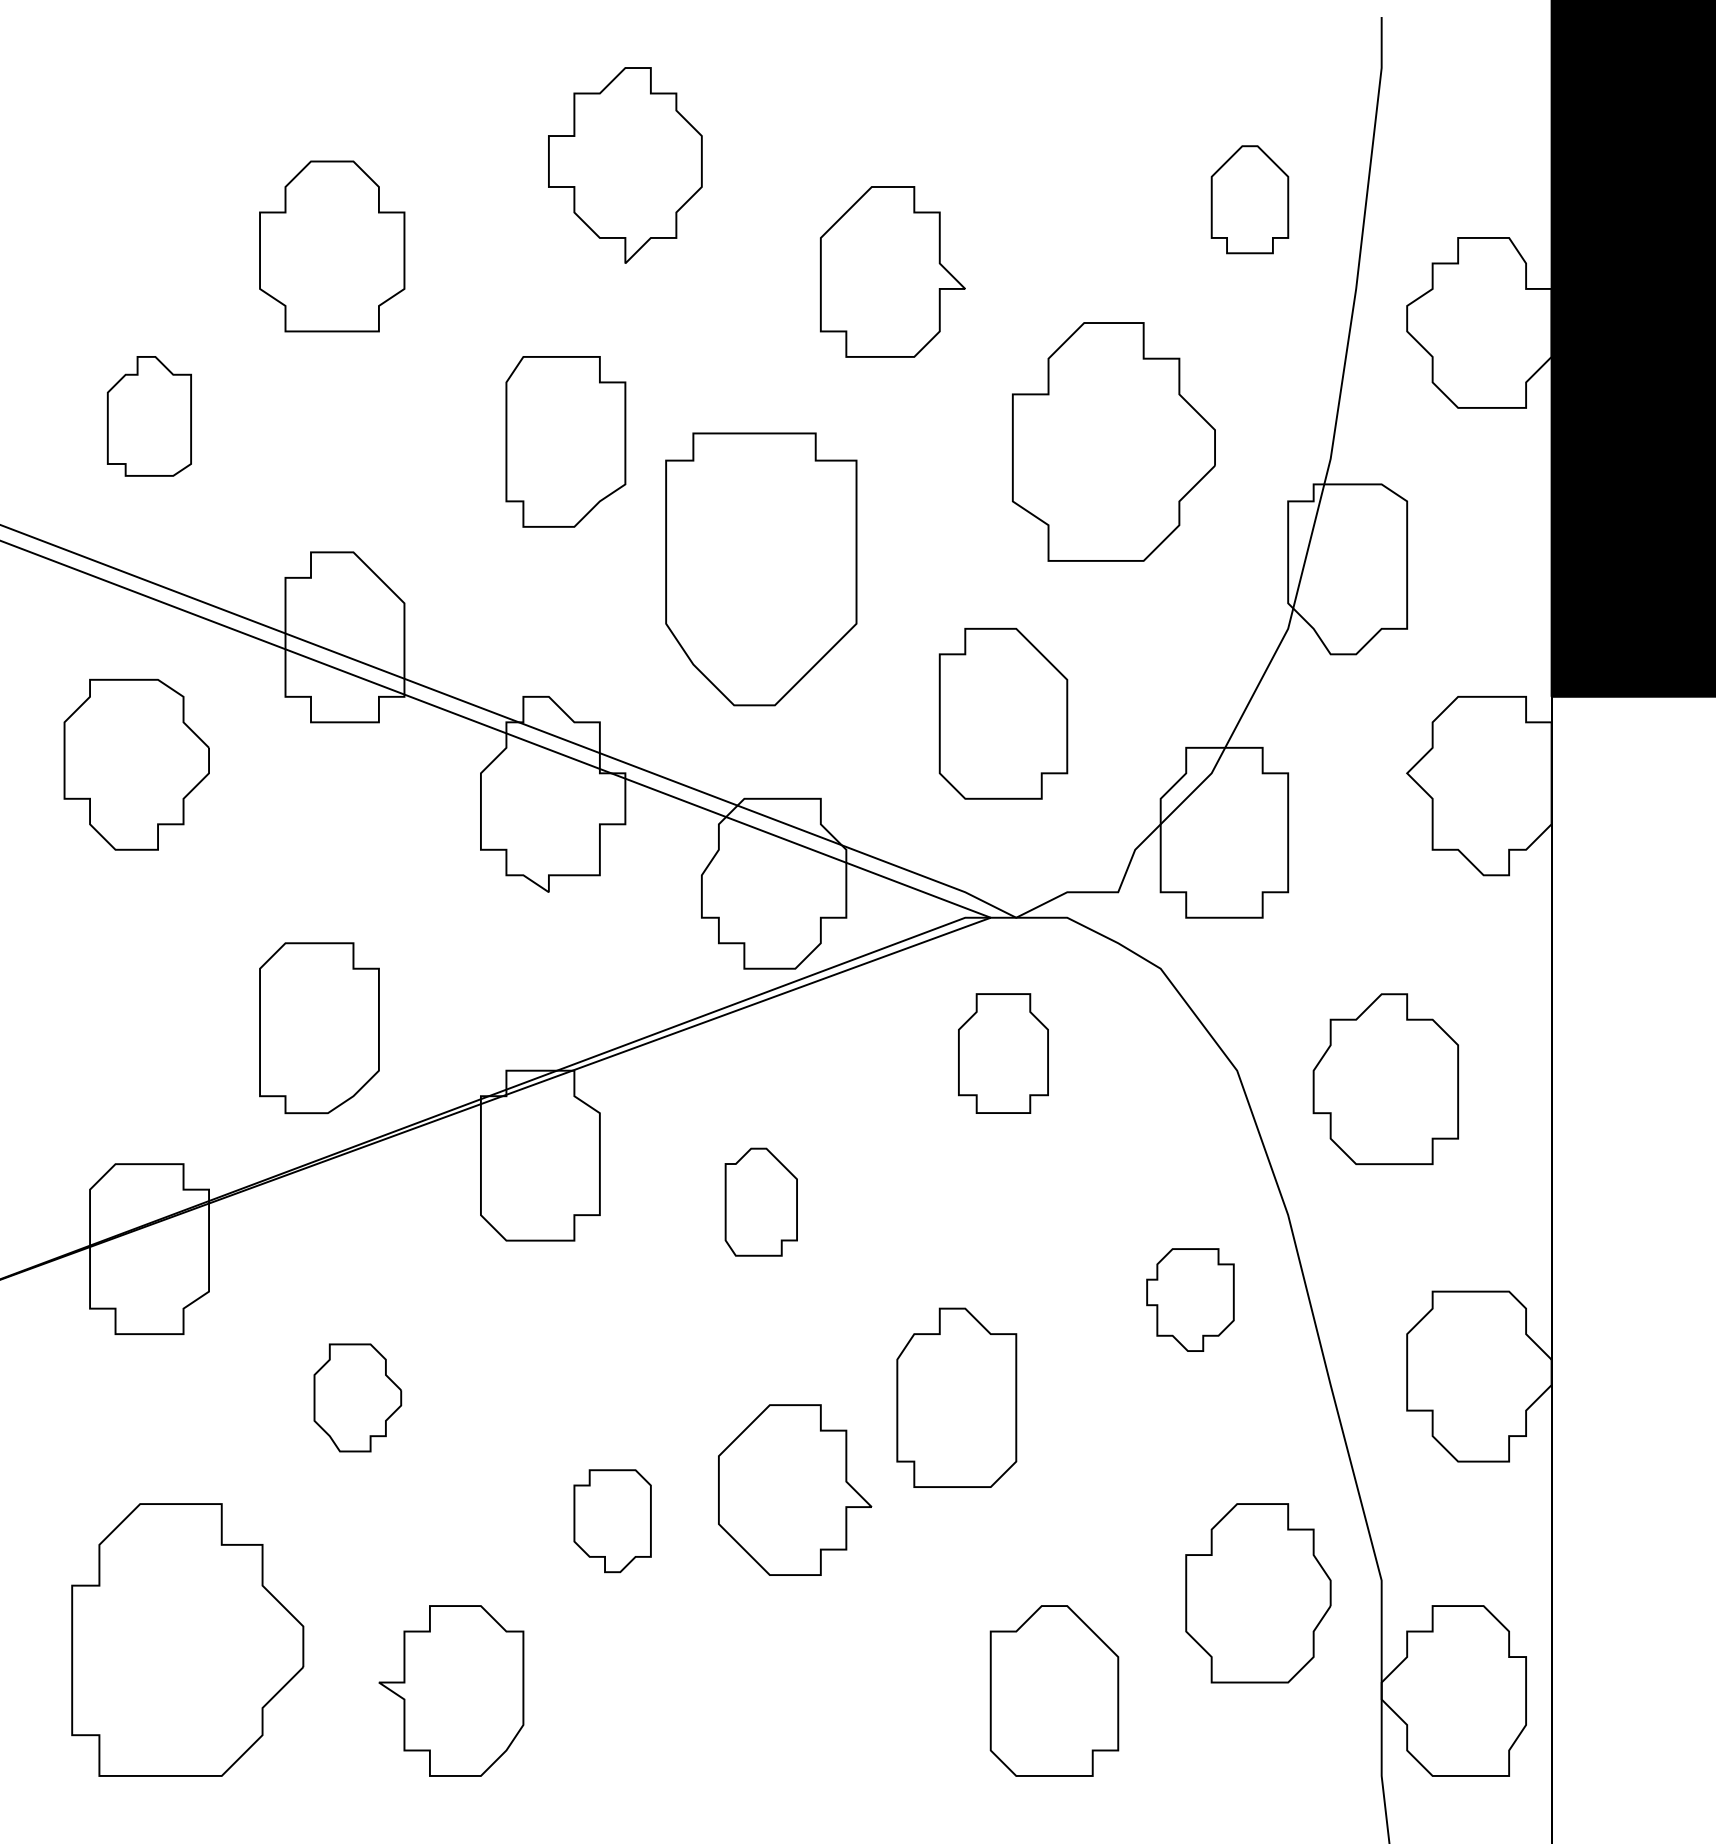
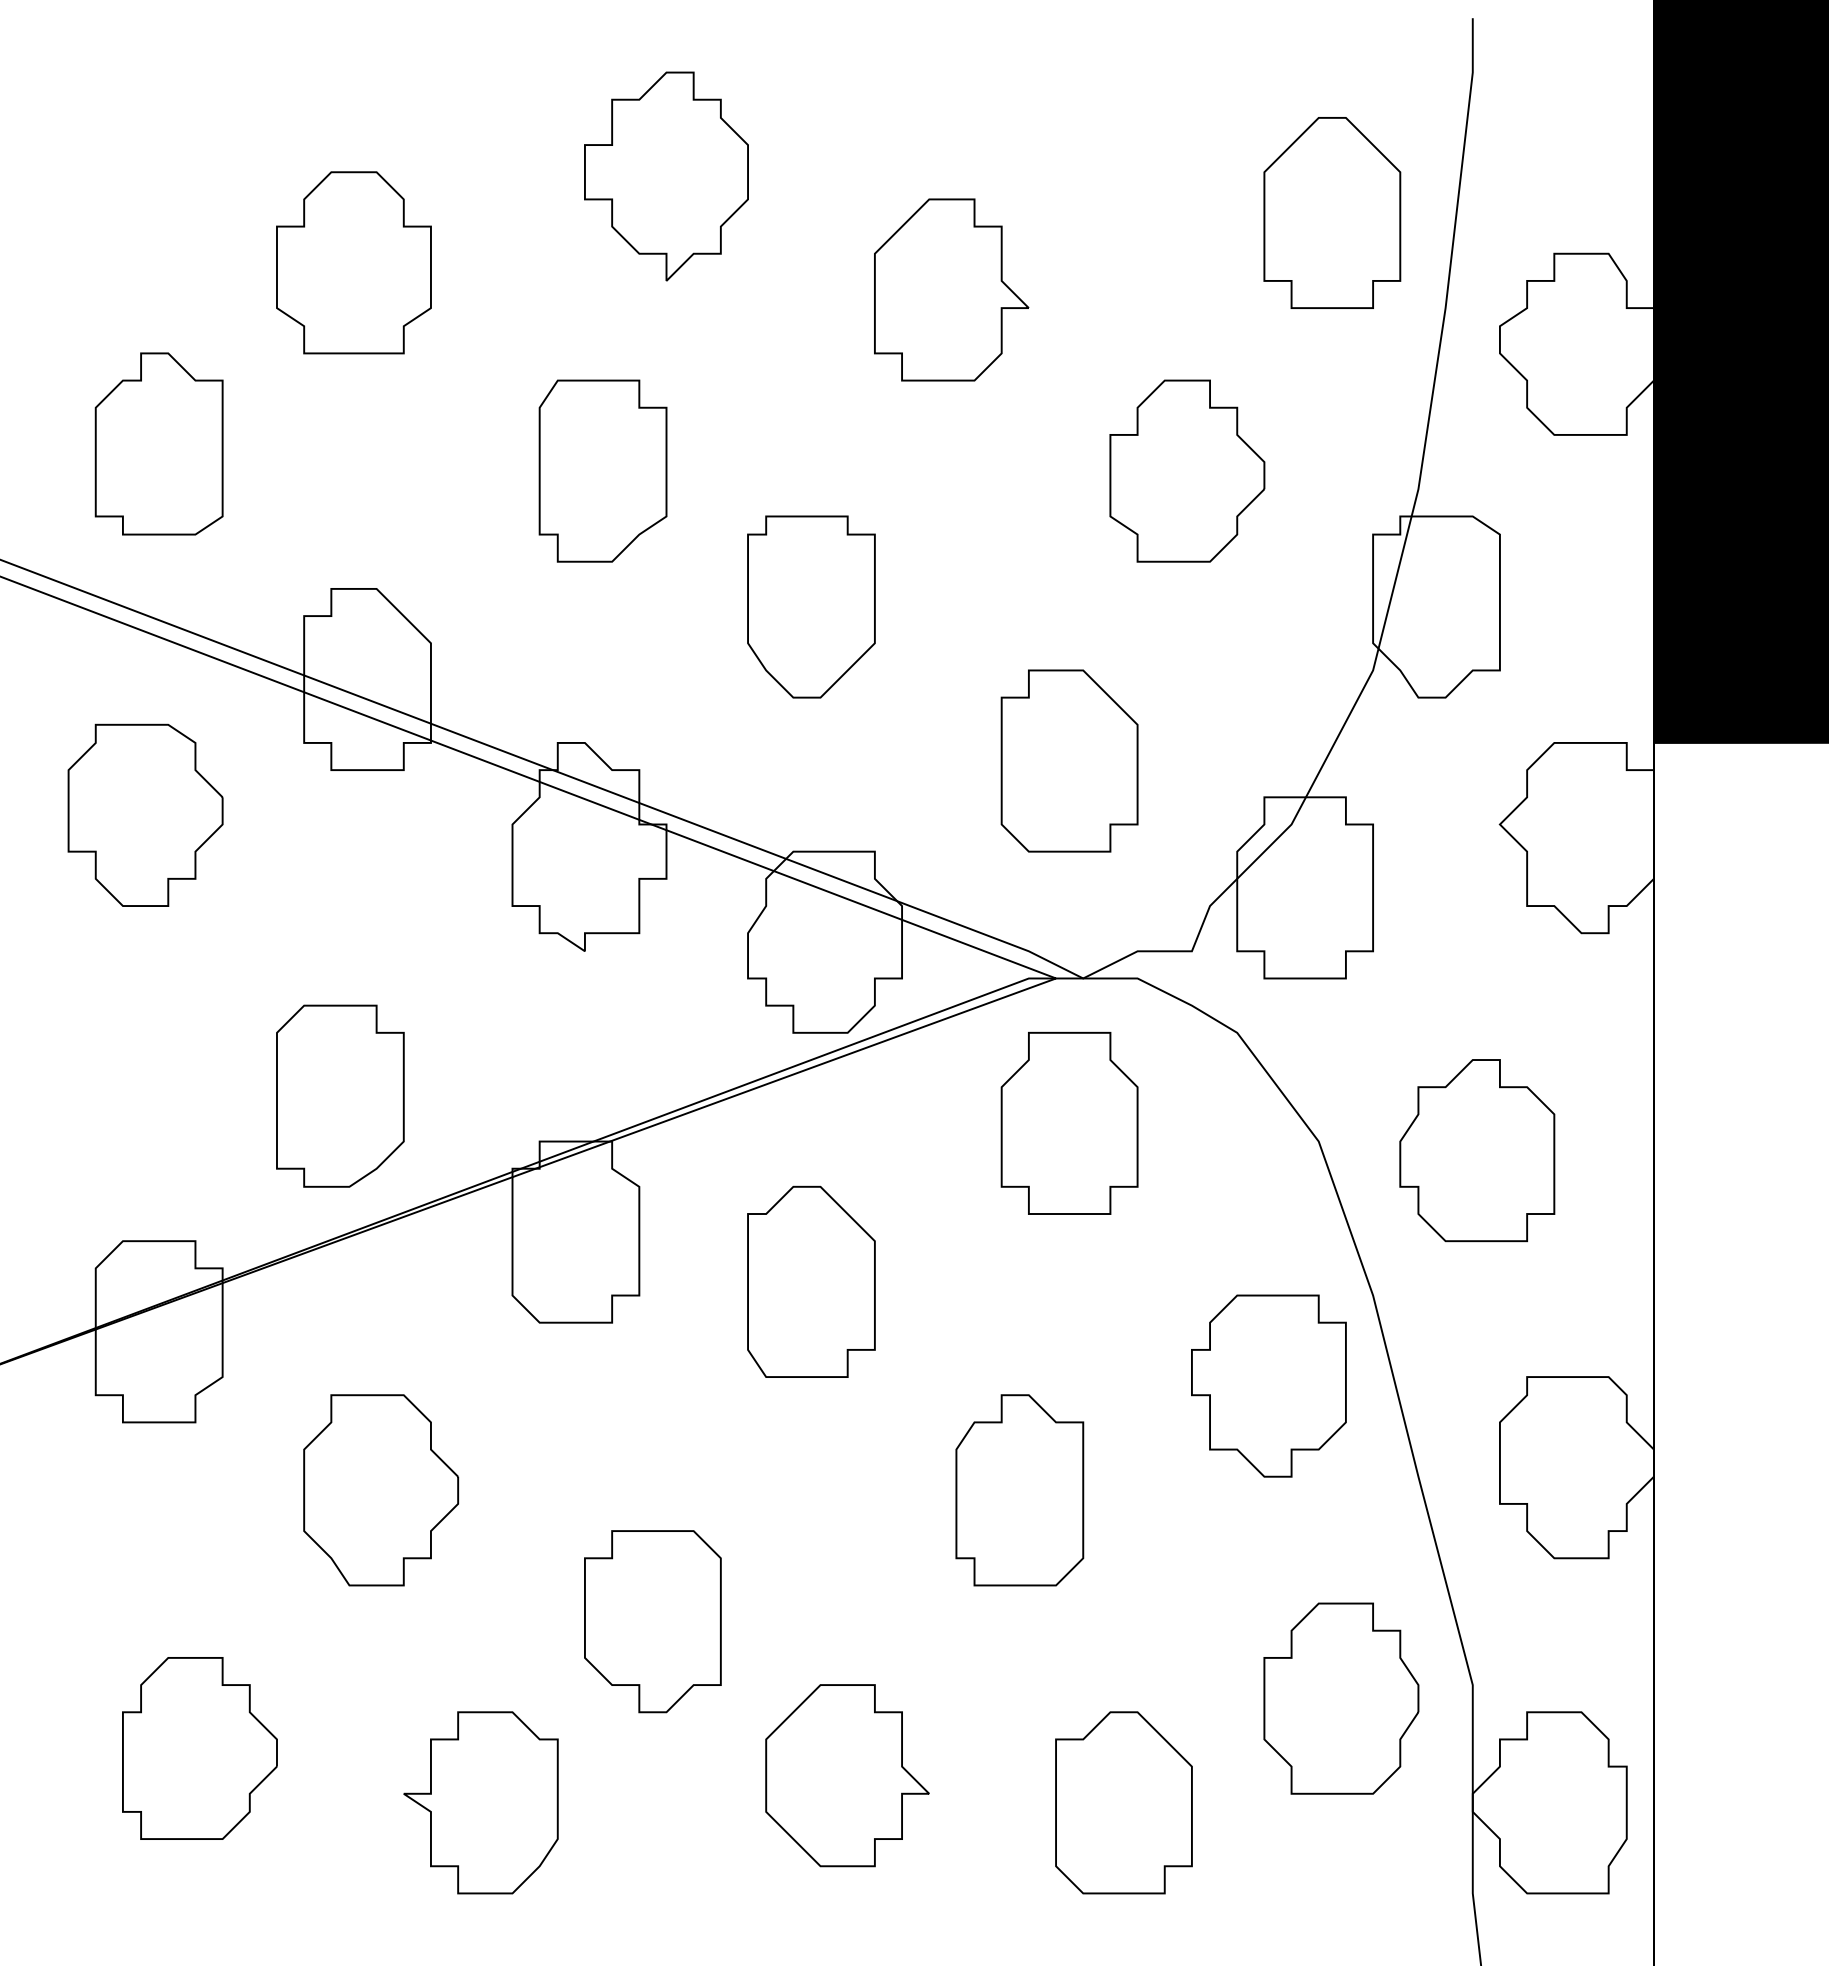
part: (1250, 199) -> (1332, 212), size x1.67
part: (148, 415) -> (158, 443), size x1.43
part: (1114, 441) -> (1187, 470), size x0.71
part: (761, 568) -> (811, 606), size x0.62
part: (1003, 1052) -> (1069, 1122), size x1.43
part: (761, 1201) -> (811, 1281), size x1.67
part: (1190, 1299) -> (1268, 1385), size x1.67
part: (358, 1398) -> (381, 1490), size x1.67
part: (795, 1489) -> (847, 1775), moved
part: (612, 1520) -> (652, 1621), size x1.67
part: (187, 1640) -> (199, 1748), size x0.62

